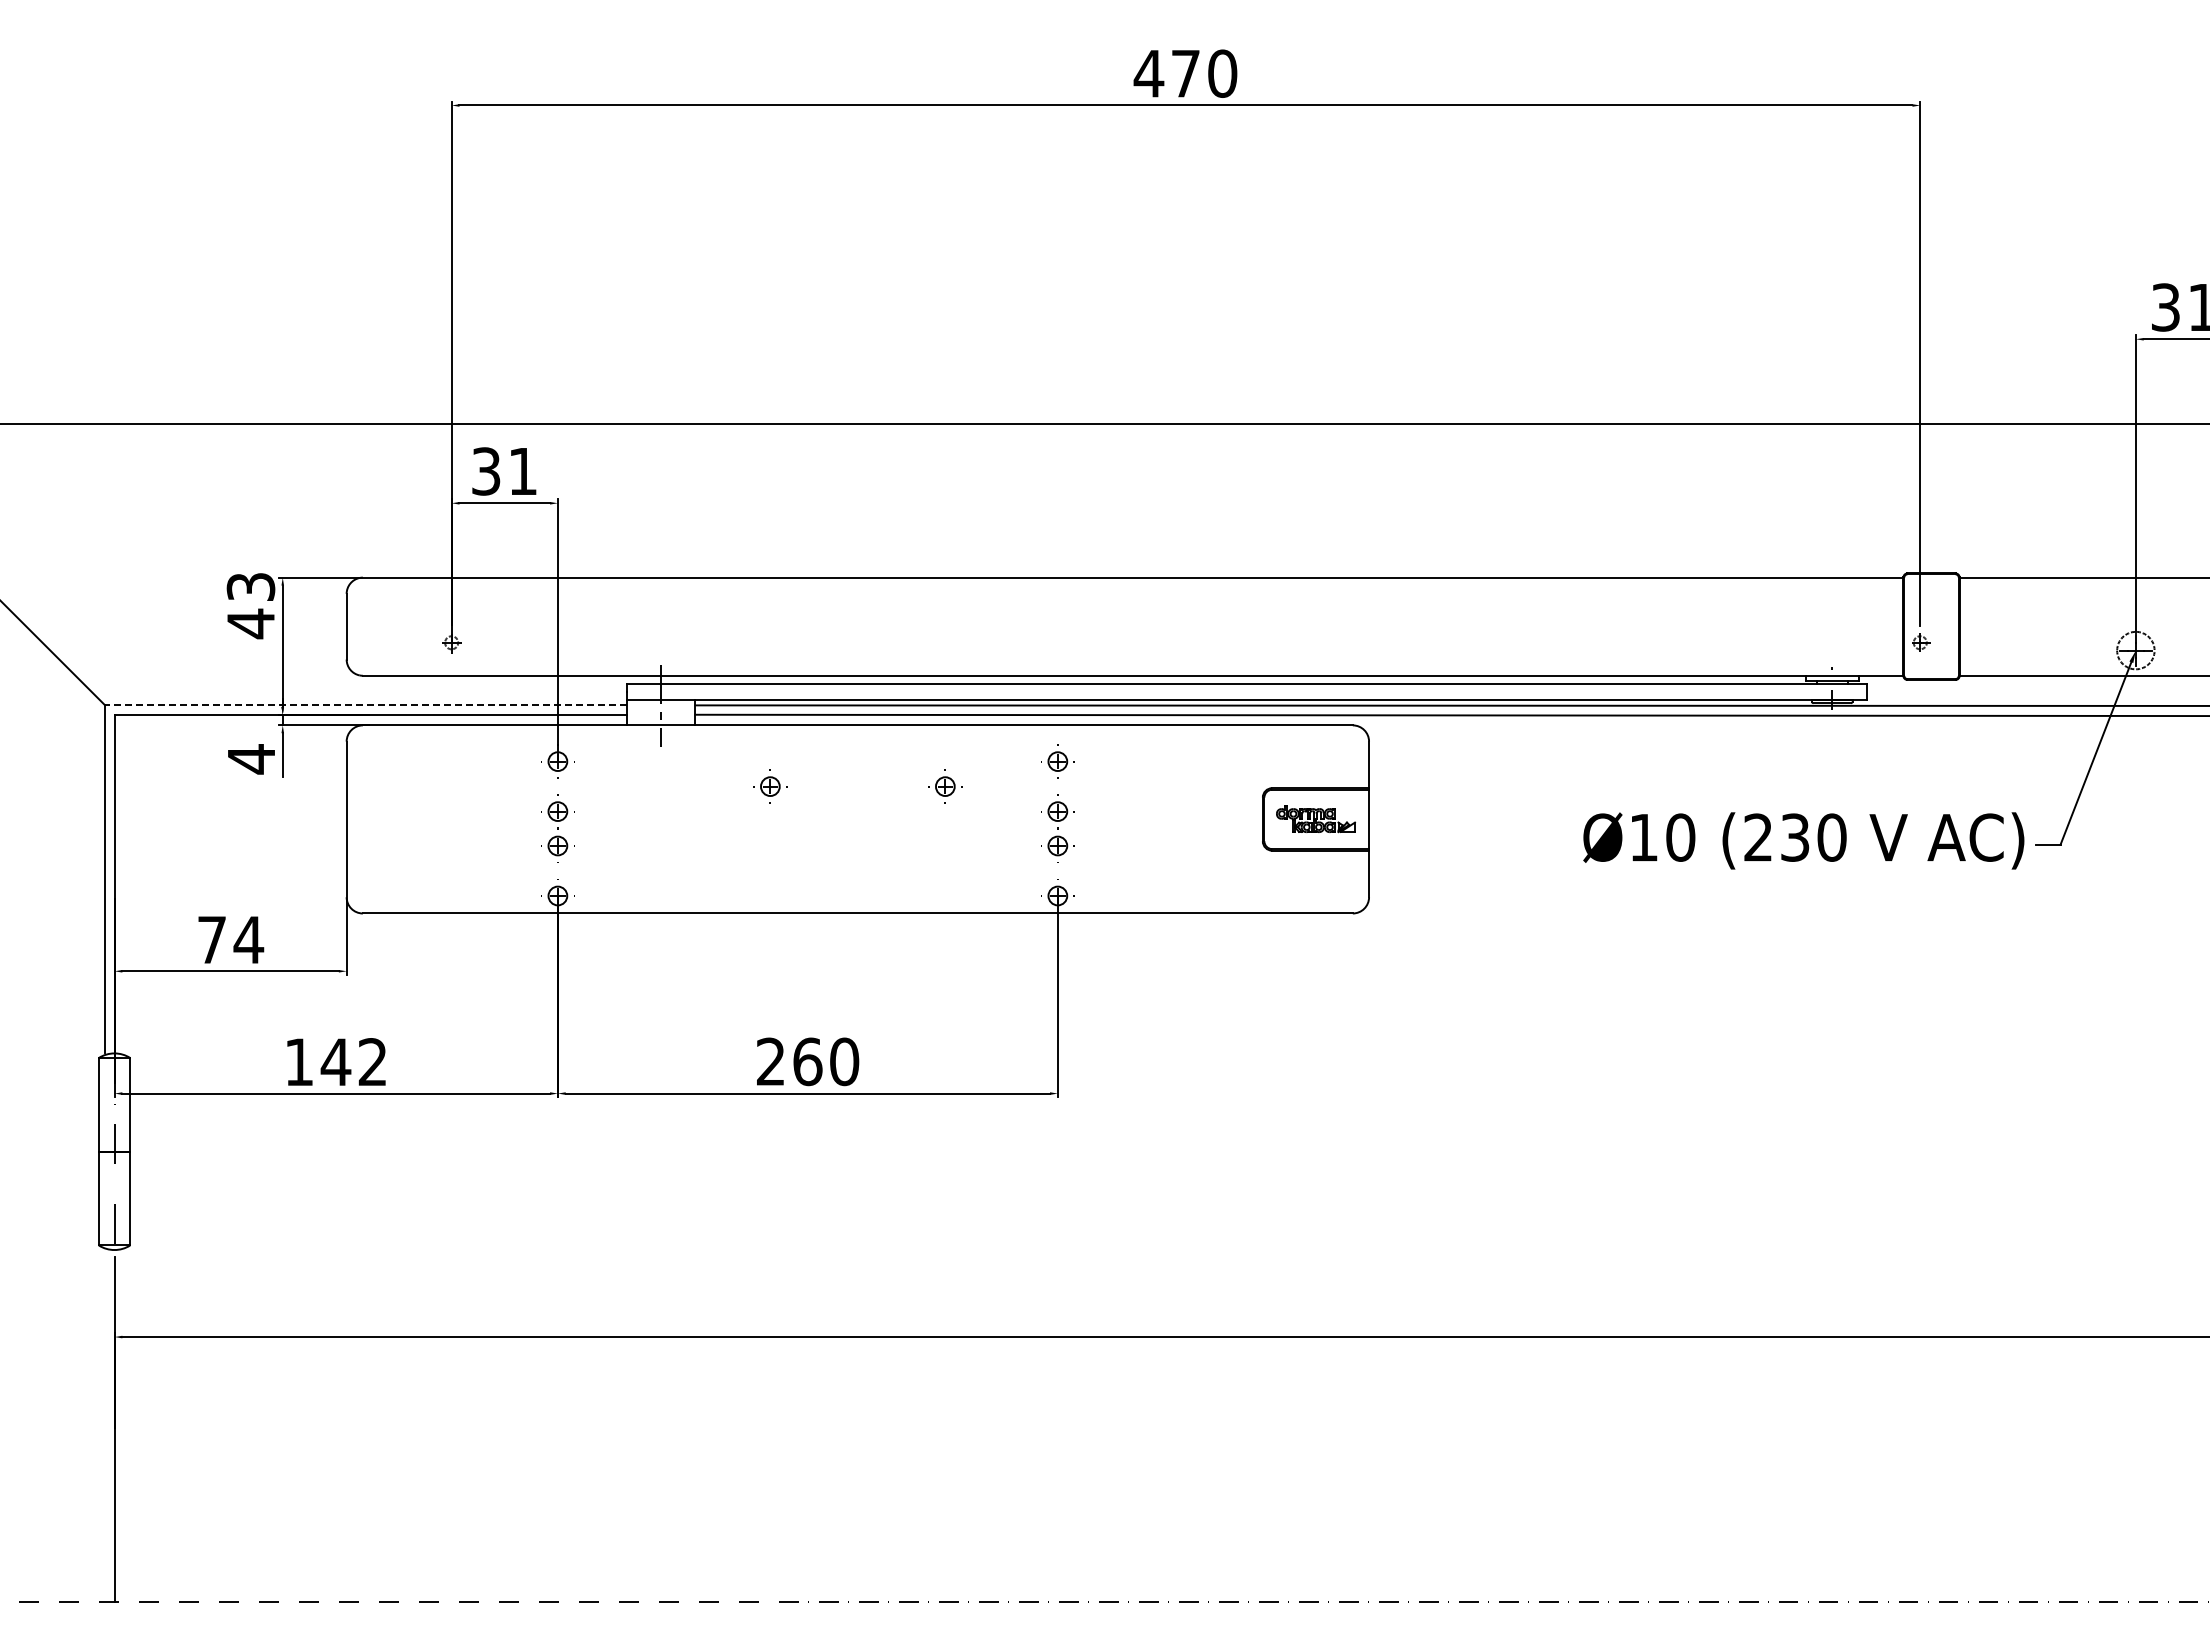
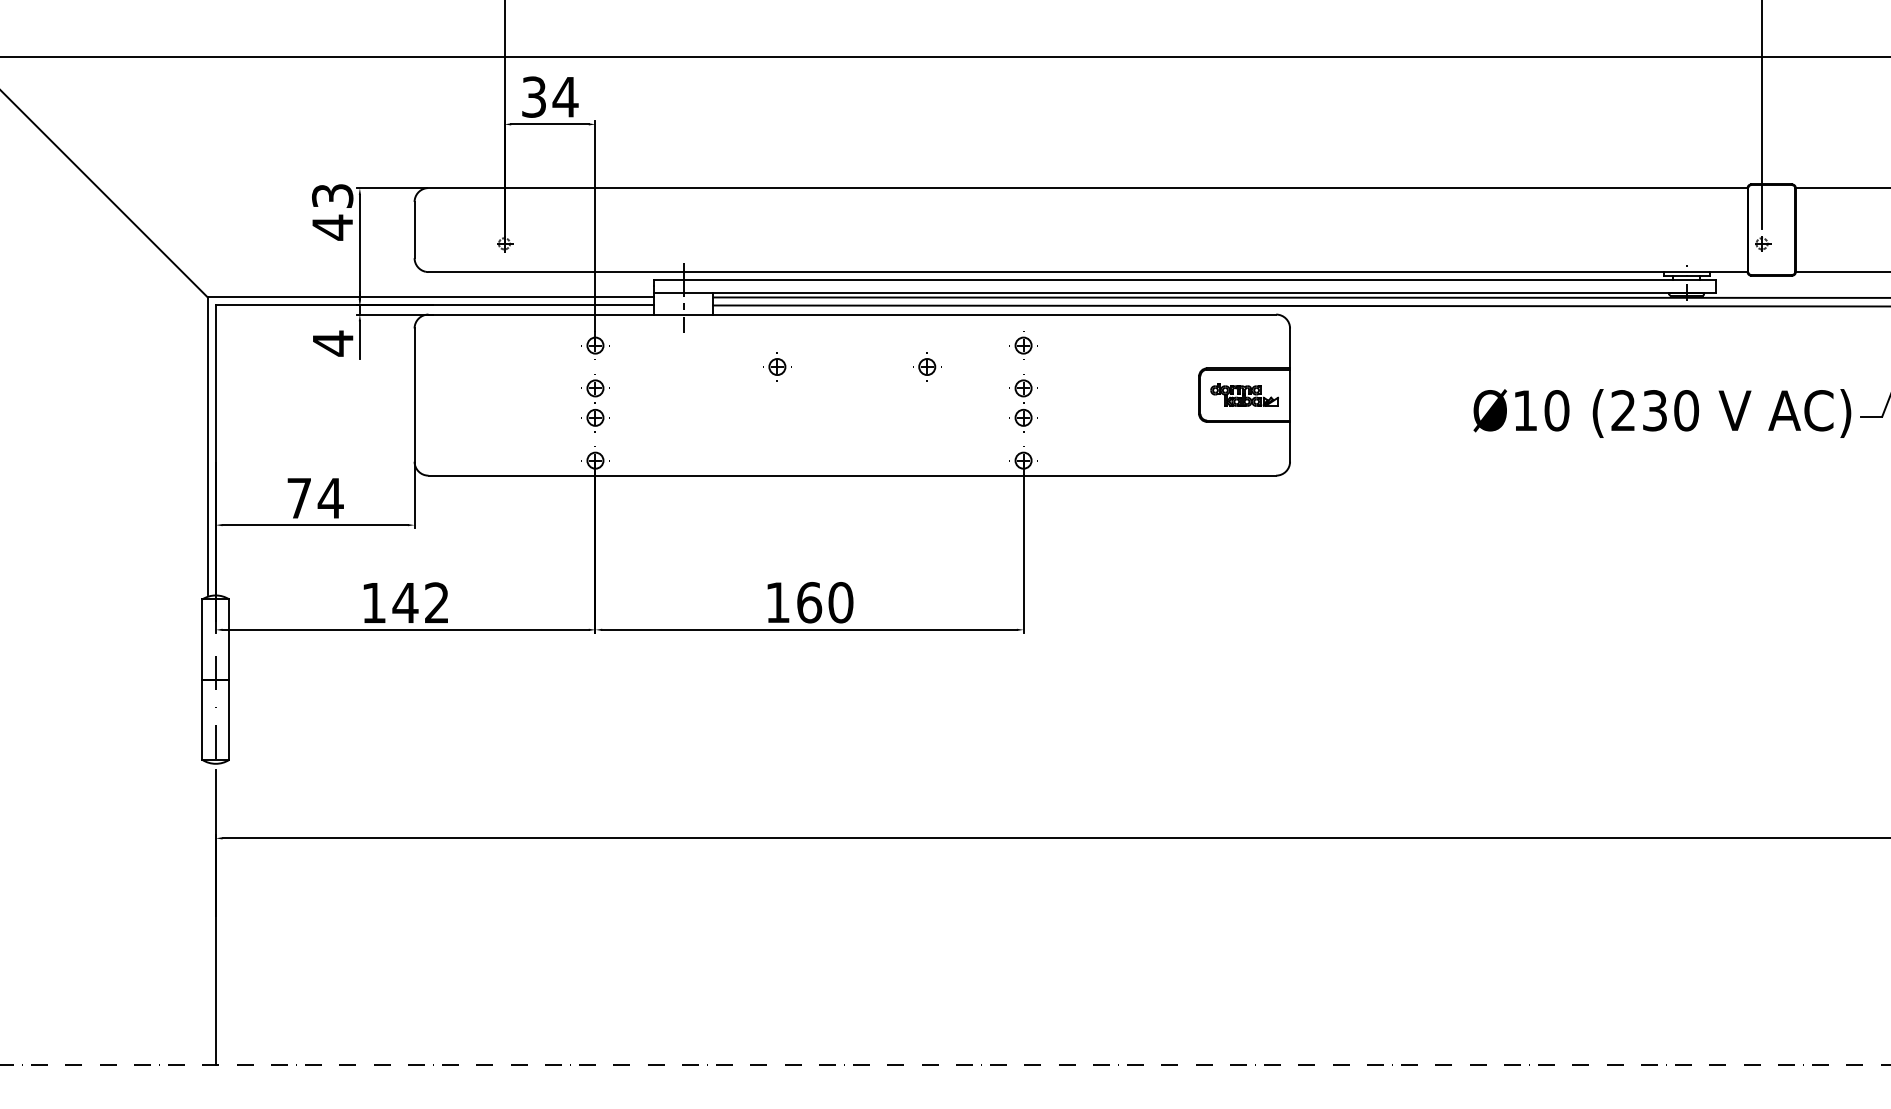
text: (522, 471) -> (565, 97), 31 -> 34
line: (365, 705) -> (430, 297), dashed -> solid
text: (770, 1061) -> (777, 602), 260 -> 160

